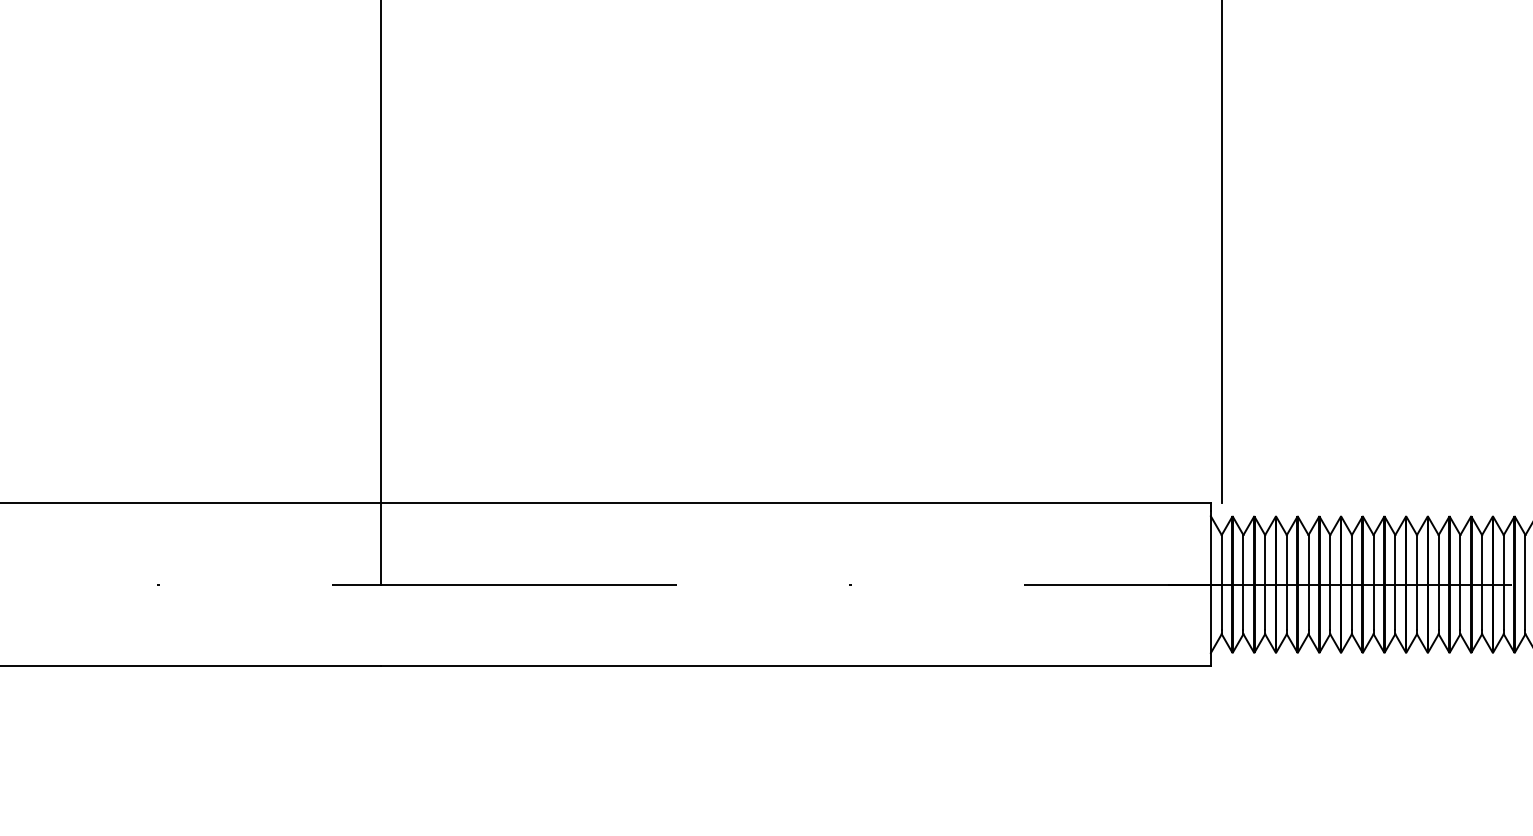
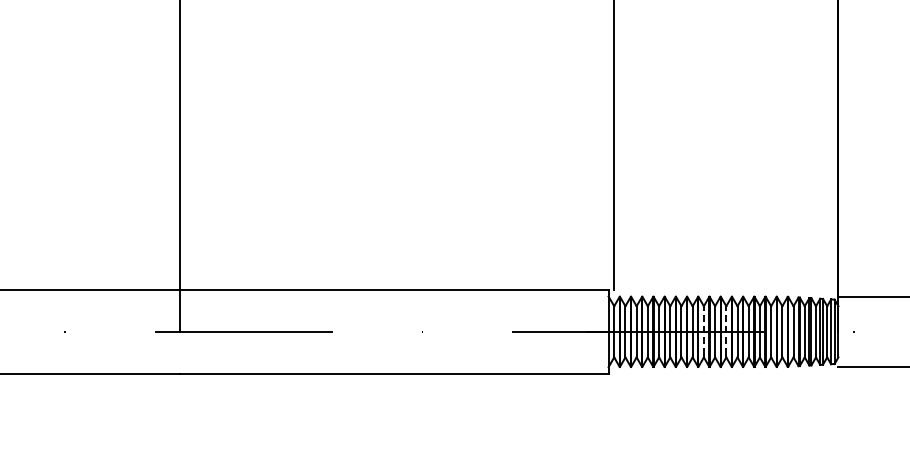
line: (1394, 582) -> (703, 330), solid -> dashed
line: (1439, 582) -> (726, 330), solid -> dashed

